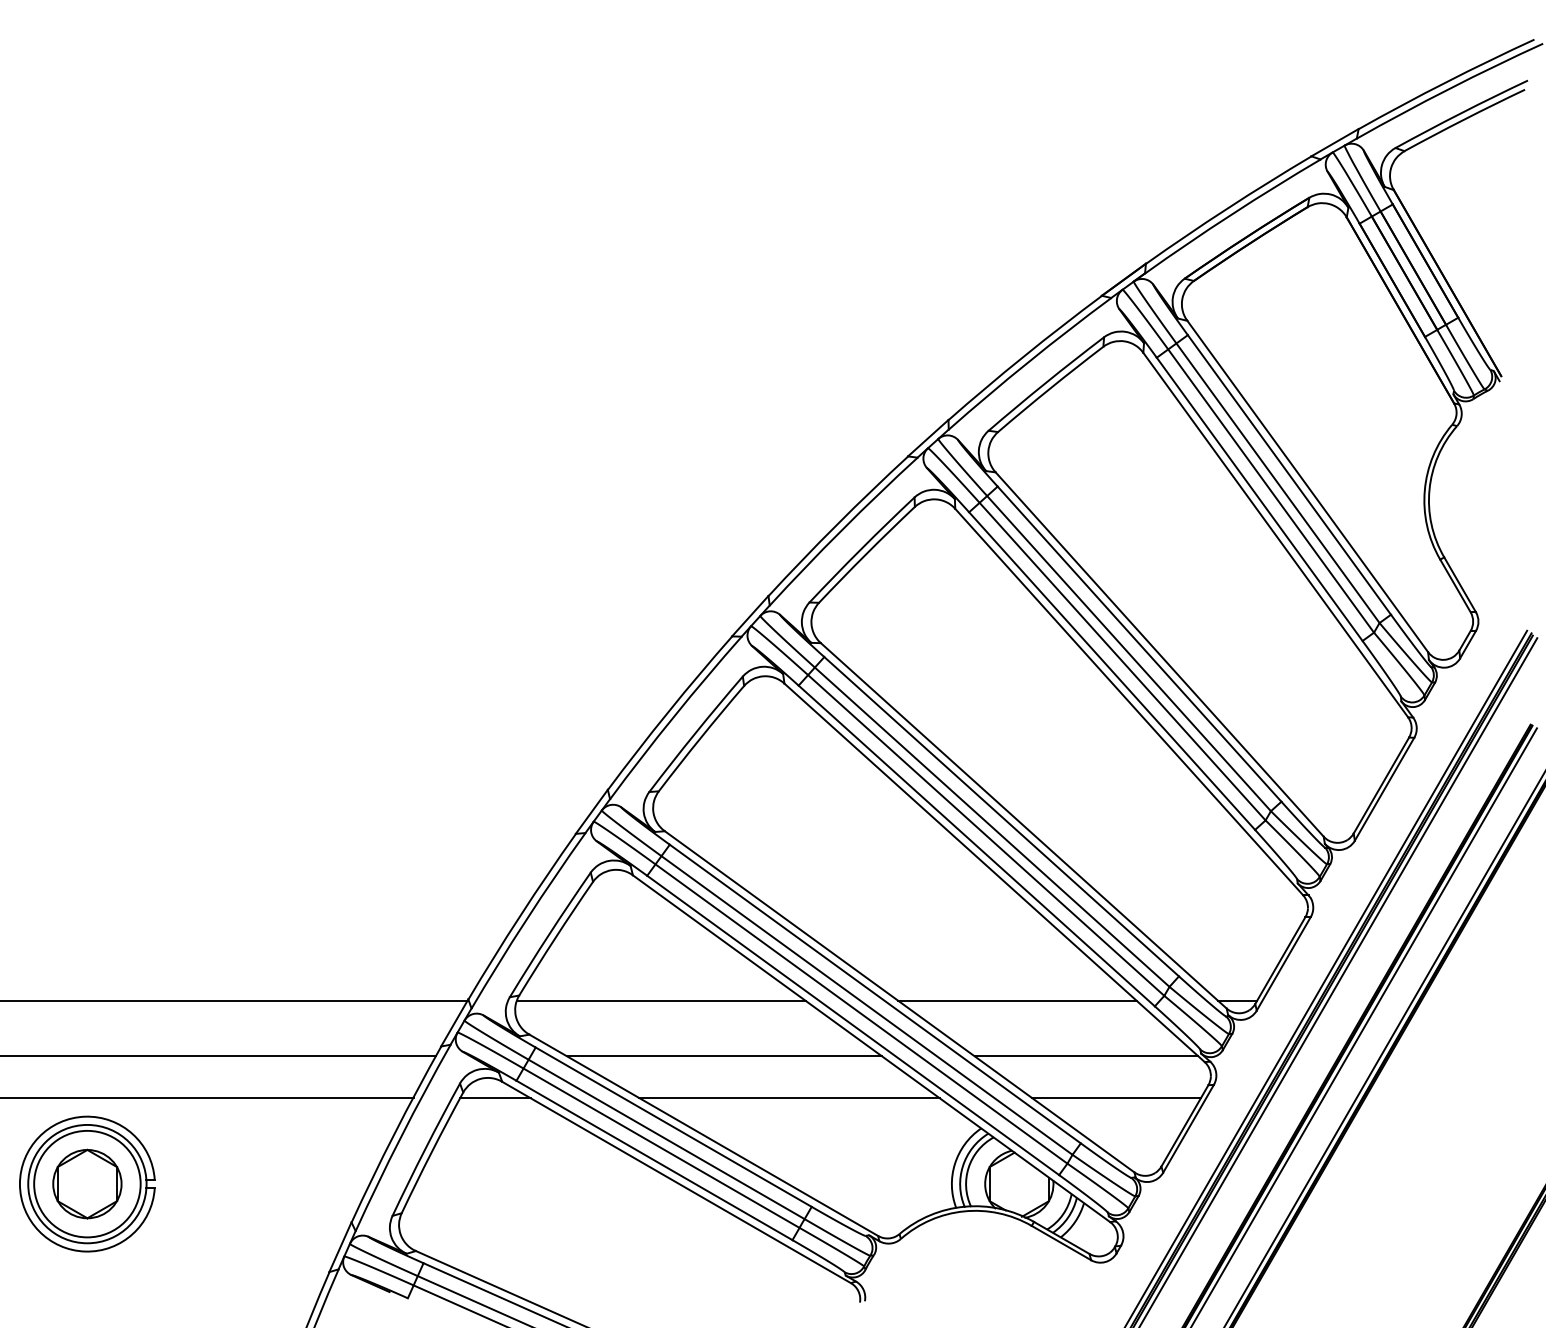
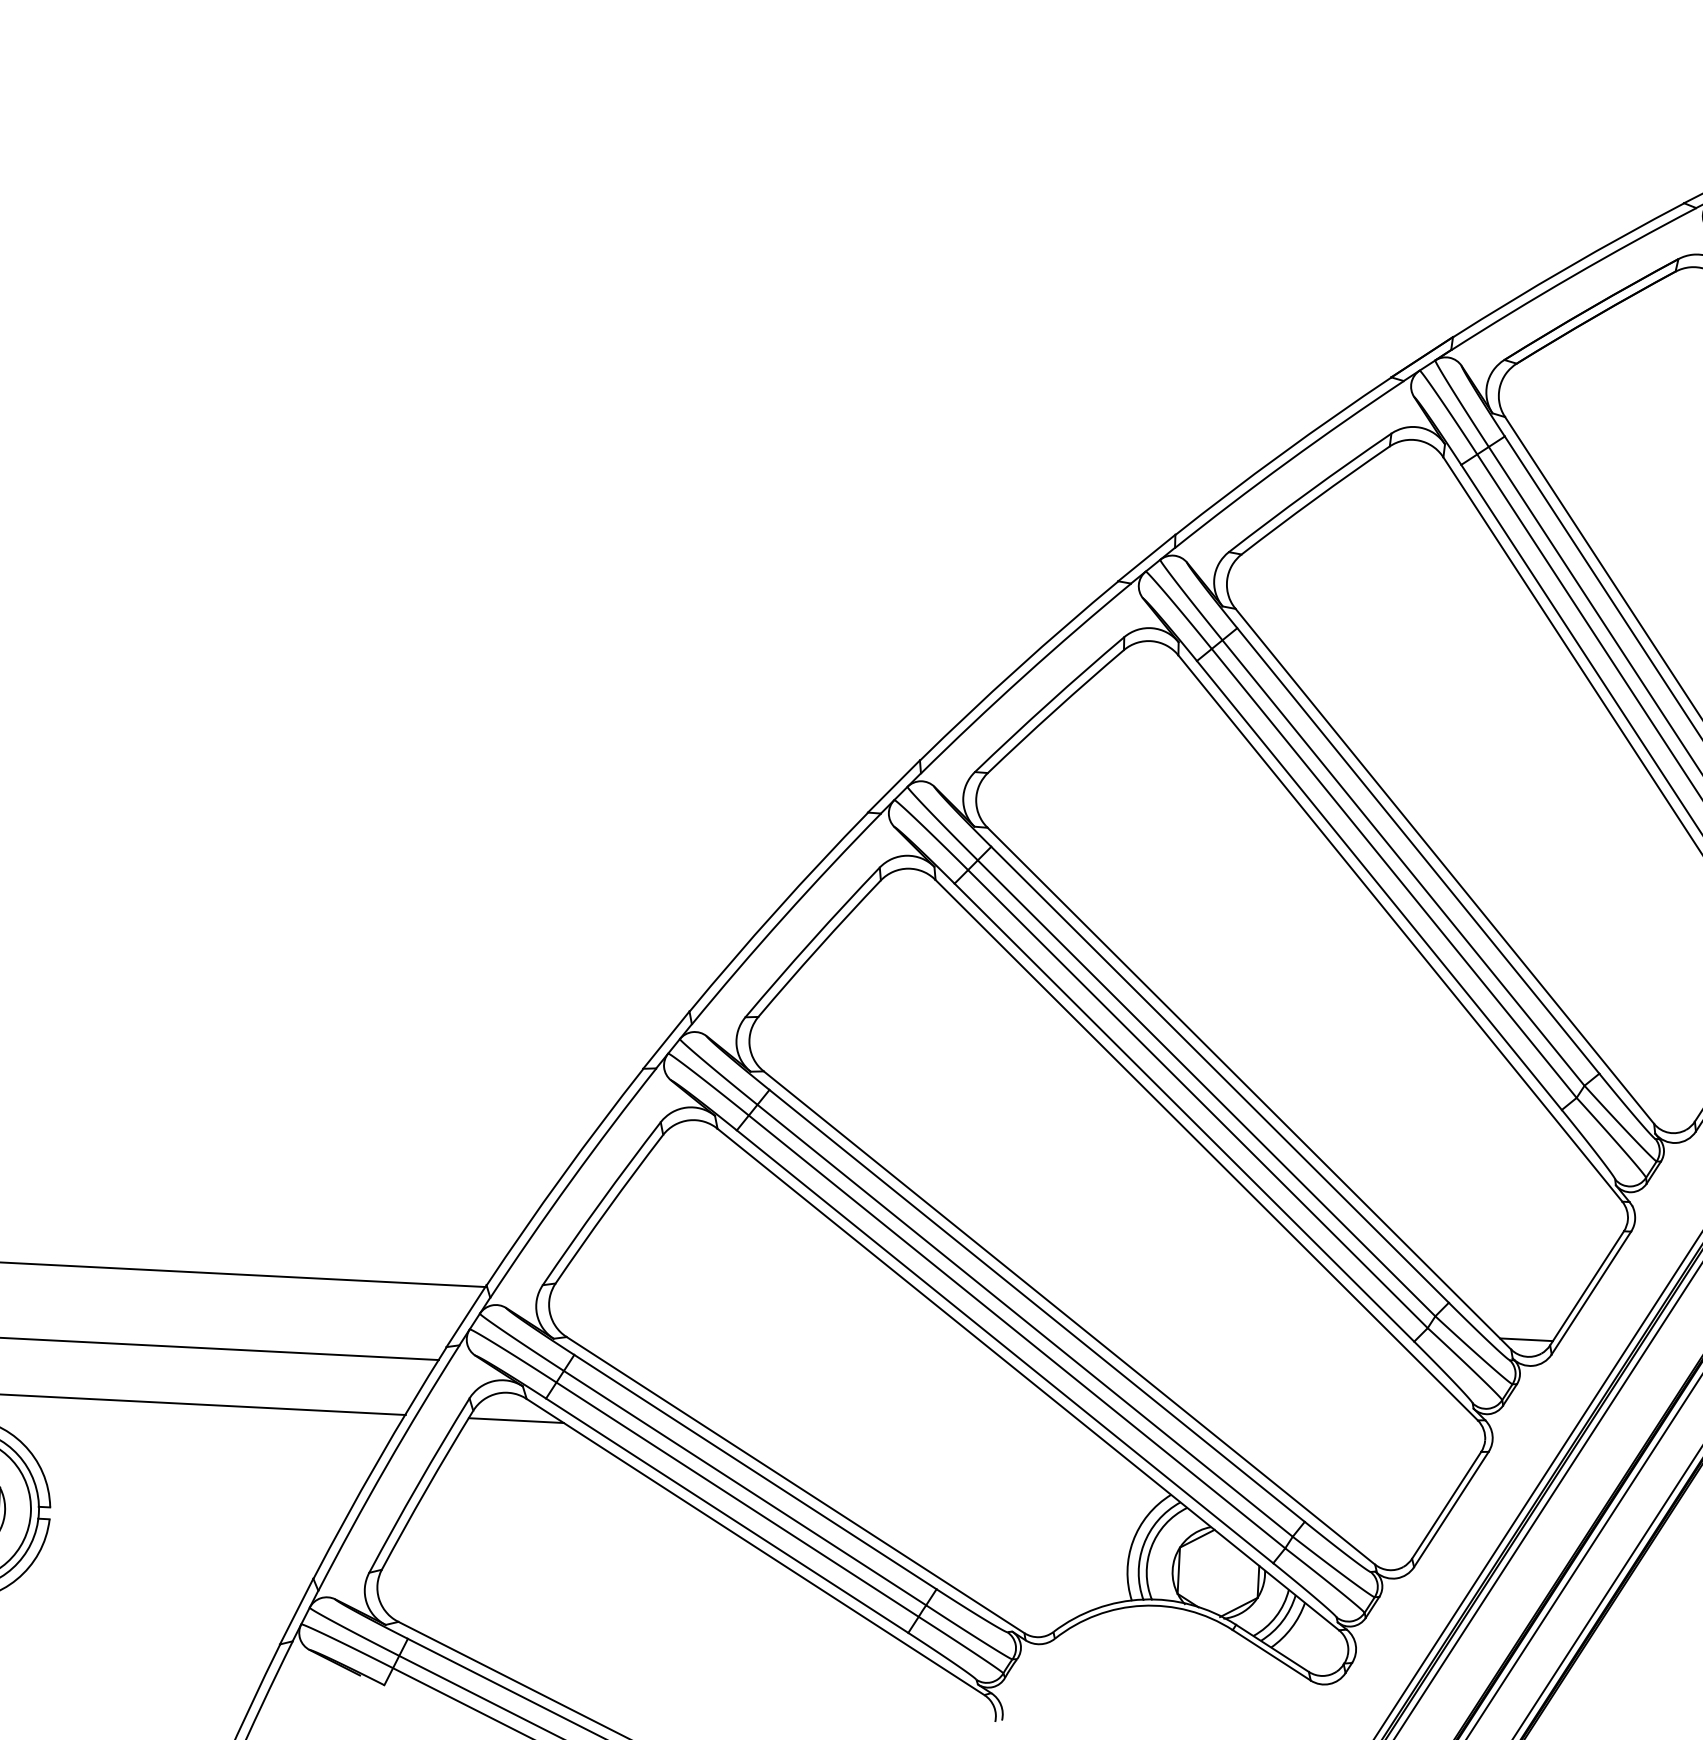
line: (661, 1000) -> (747, 1299), removed
line: (1017, 1000) -> (1228, 1324), removed
line: (724, 1056) -> (828, 1379), removed
line: (1086, 1056) -> (1318, 1404), removed
line: (789, 1098) -> (913, 1441), removed
line: (1116, 1098) -> (1356, 1463), removed

